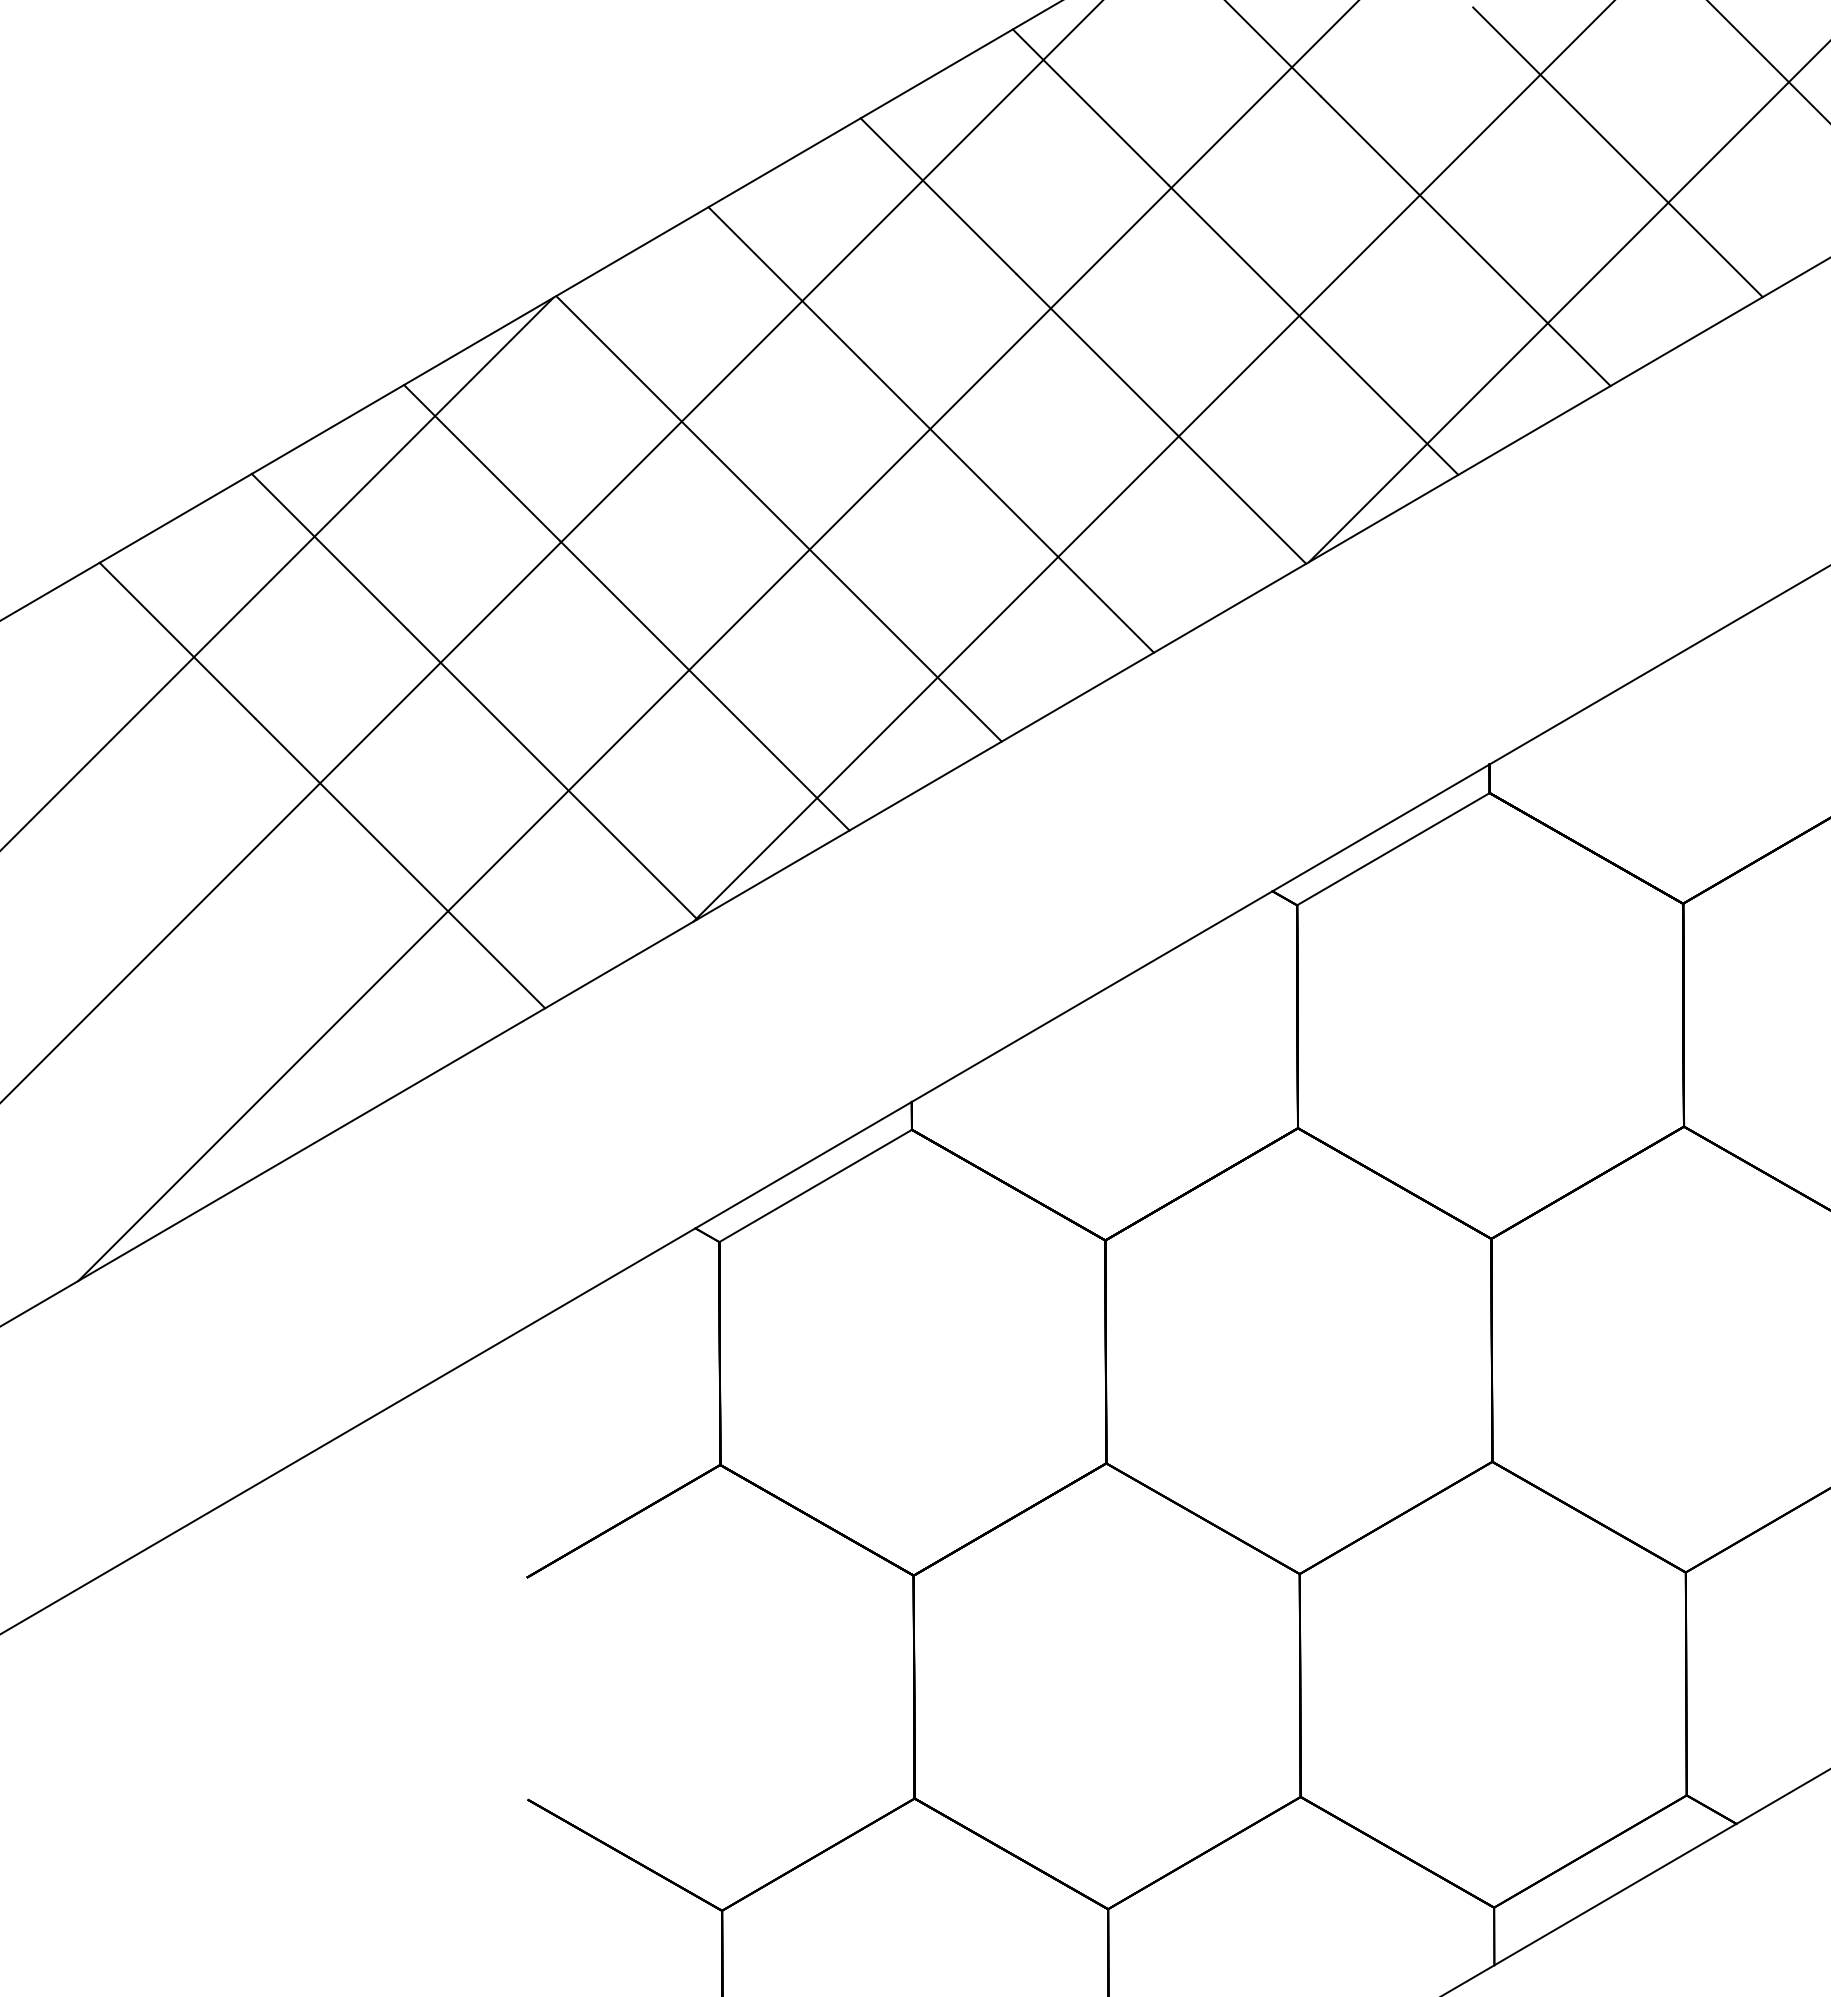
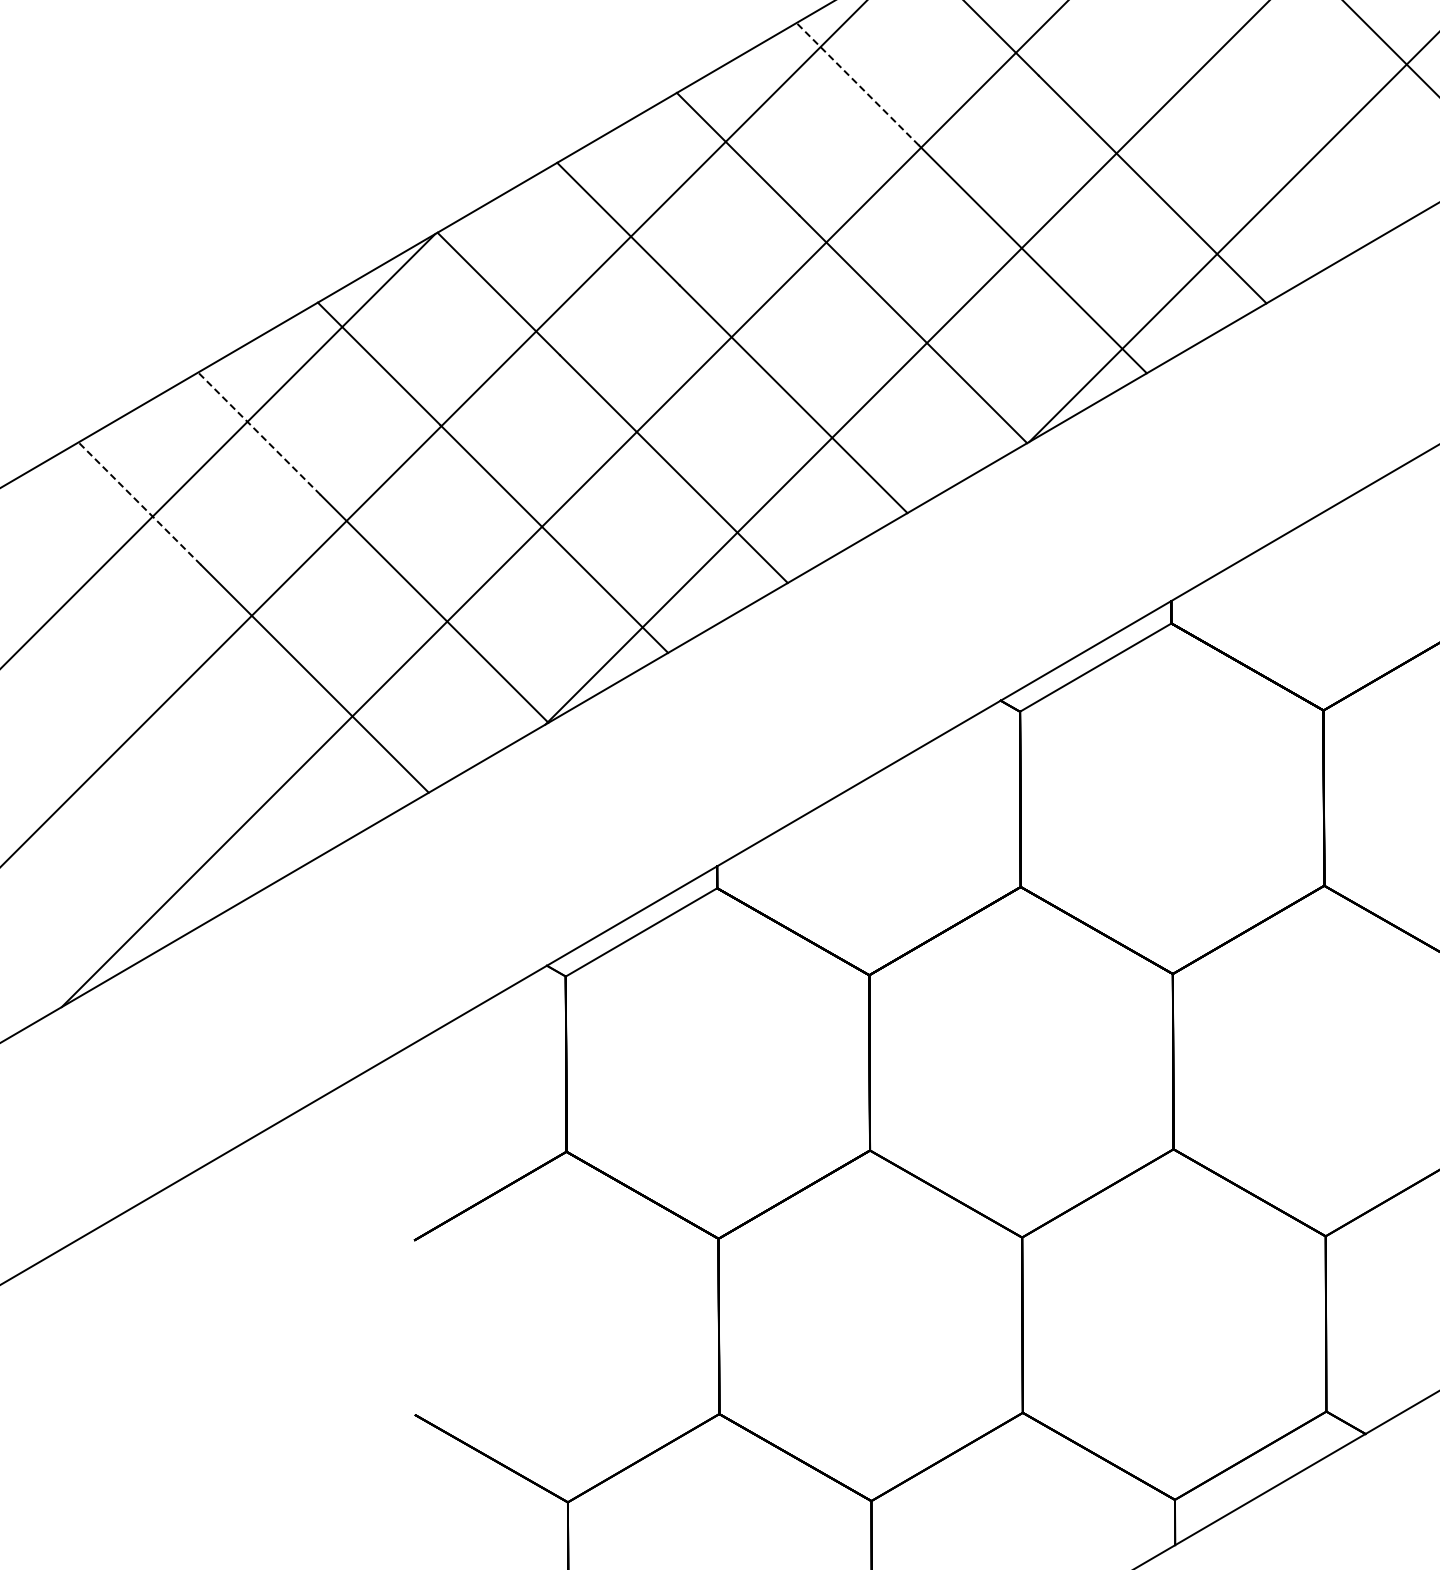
line: (1090, 107) -> (857, 84), solid -> dashed
line: (1618, 152) -> (1272, 119), removed
line: (329, 551) -> (259, 433), solid -> dashed
line: (177, 640) -> (139, 503), solid -> dashed

